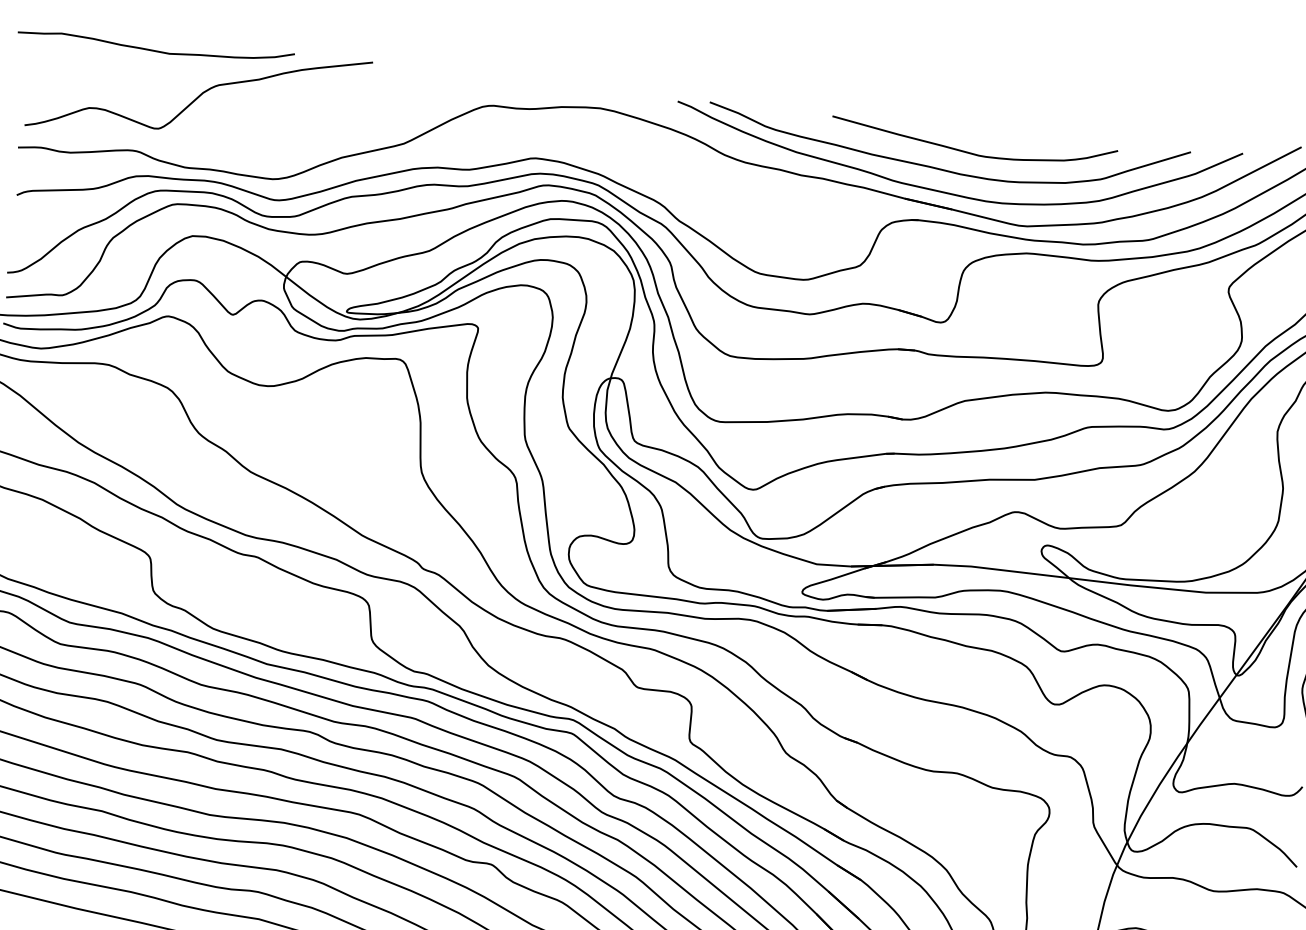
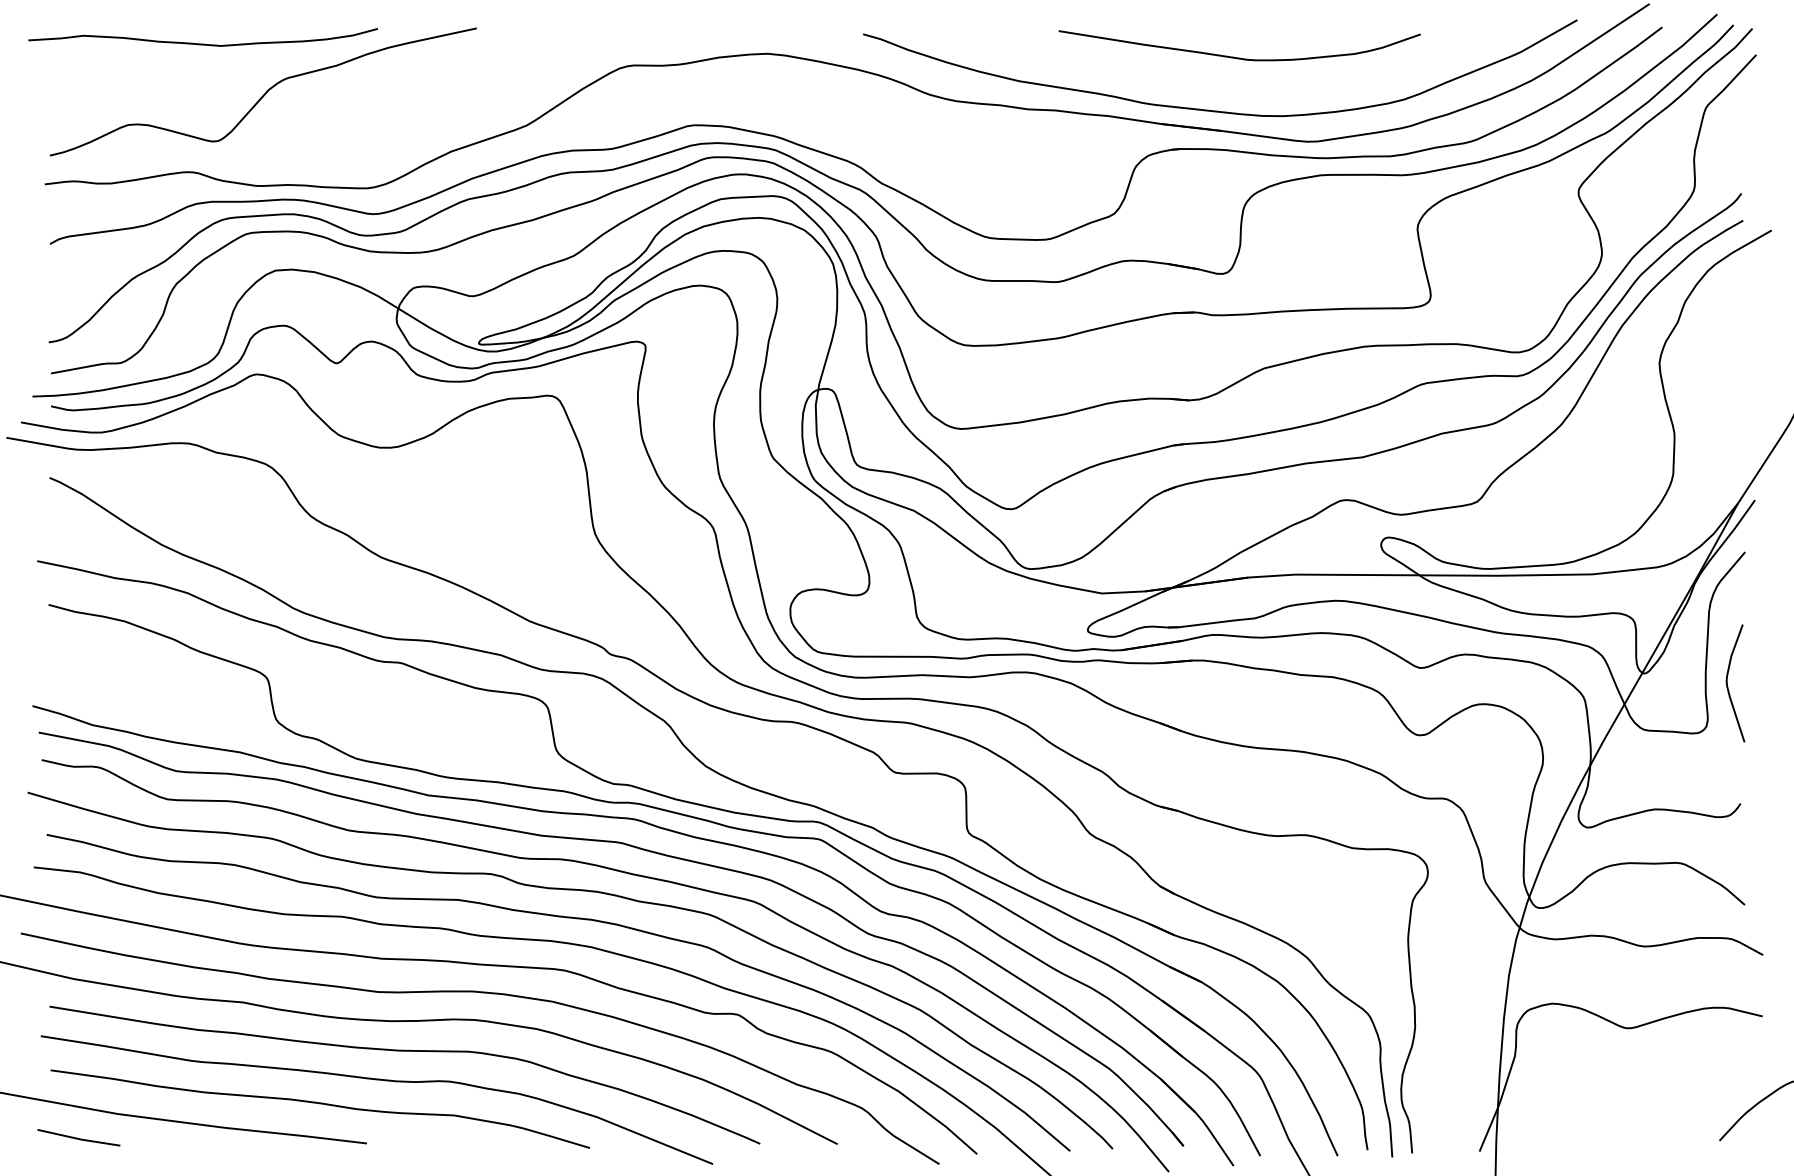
curve: (942, 168) -> (1203, 81), removed

